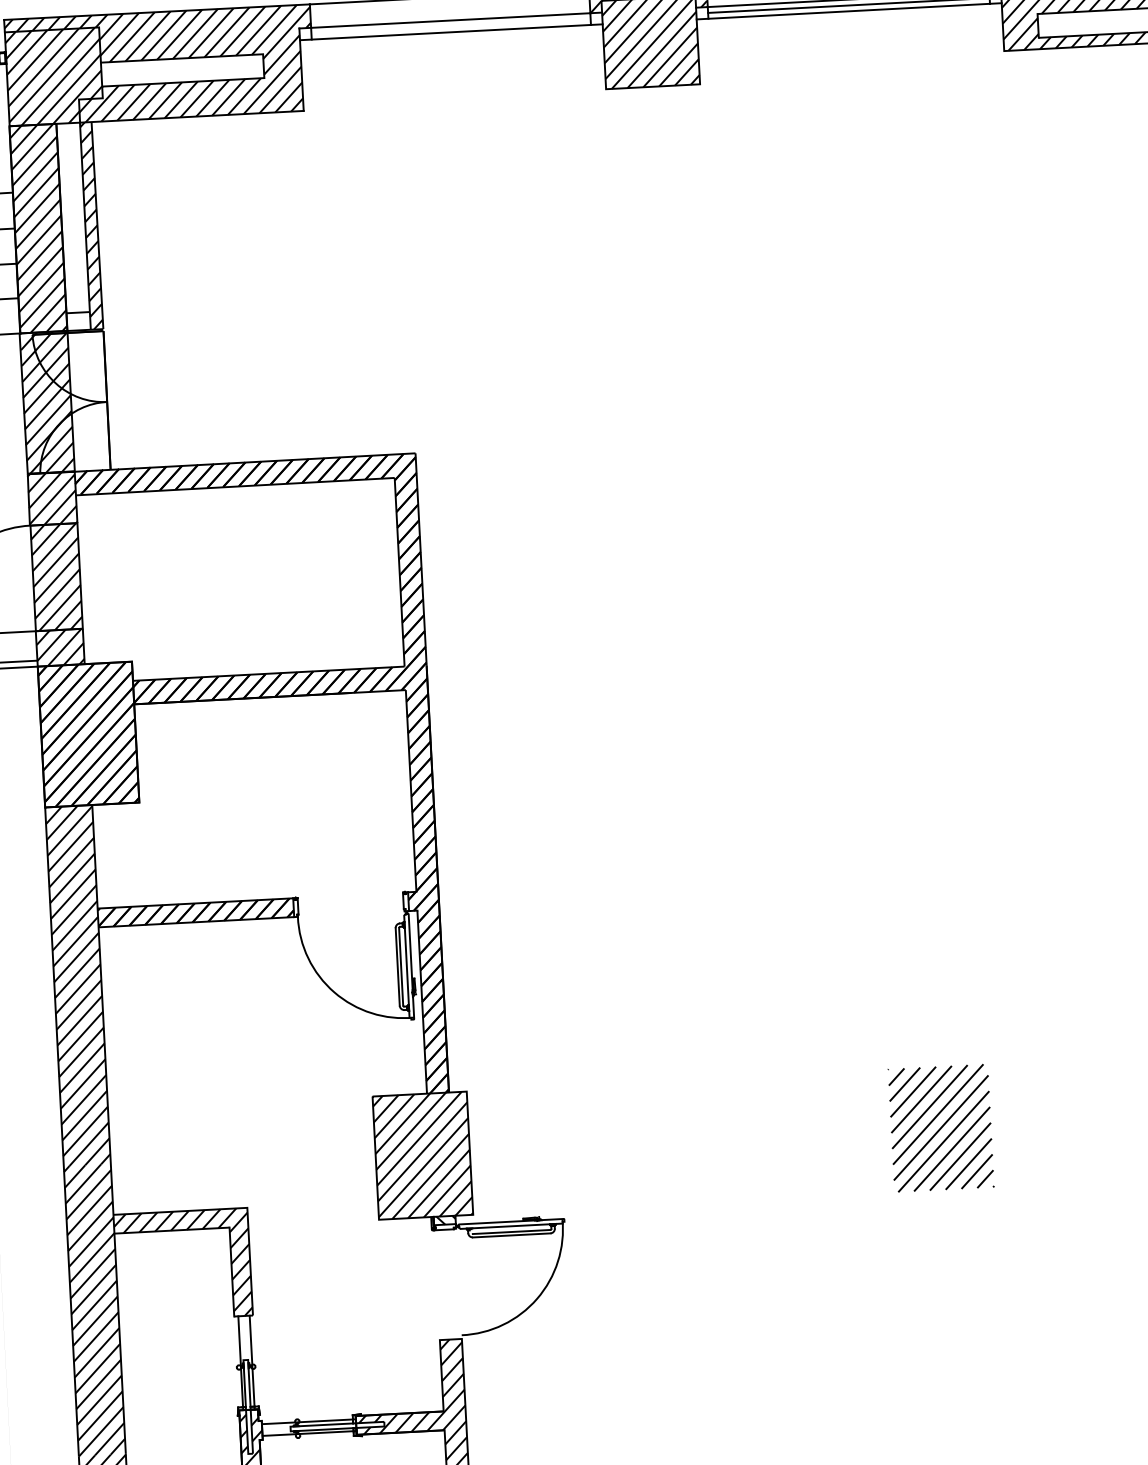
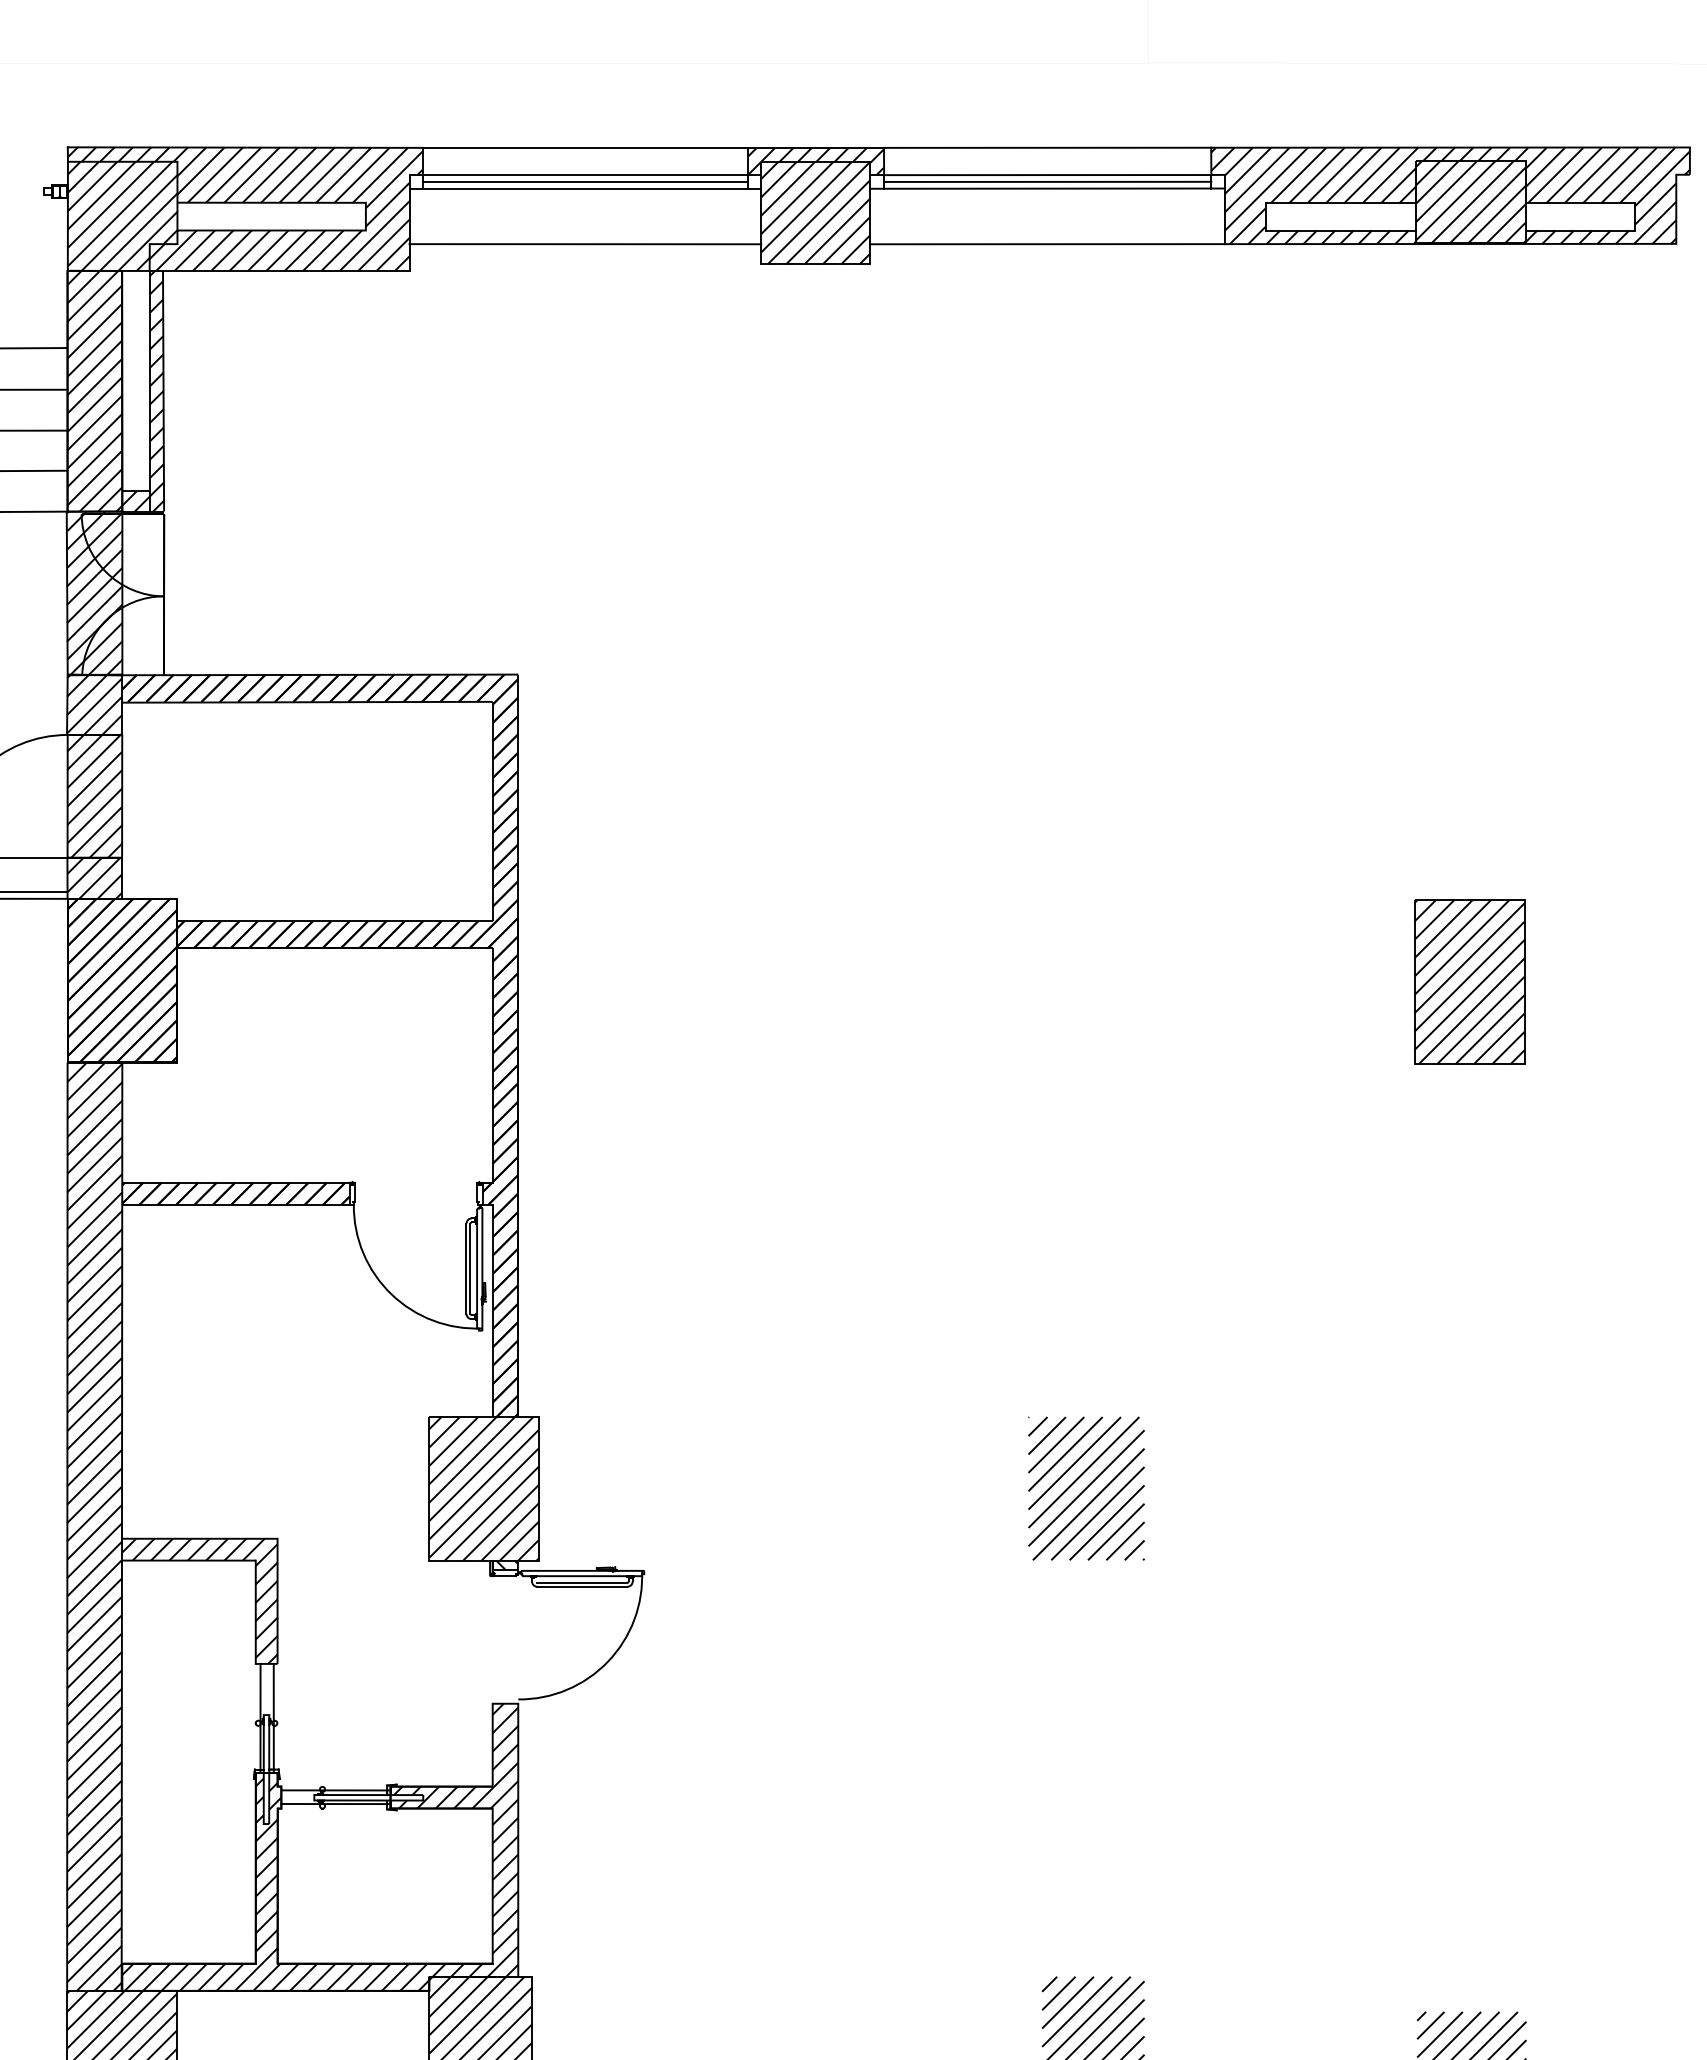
line: (451, 26) -> (585, 181), added
line: (851, 59) -> (1047, 244), added
line: (453, 80) -> (585, 244), added
hatch: (78, 321) -> (135, 501), added

